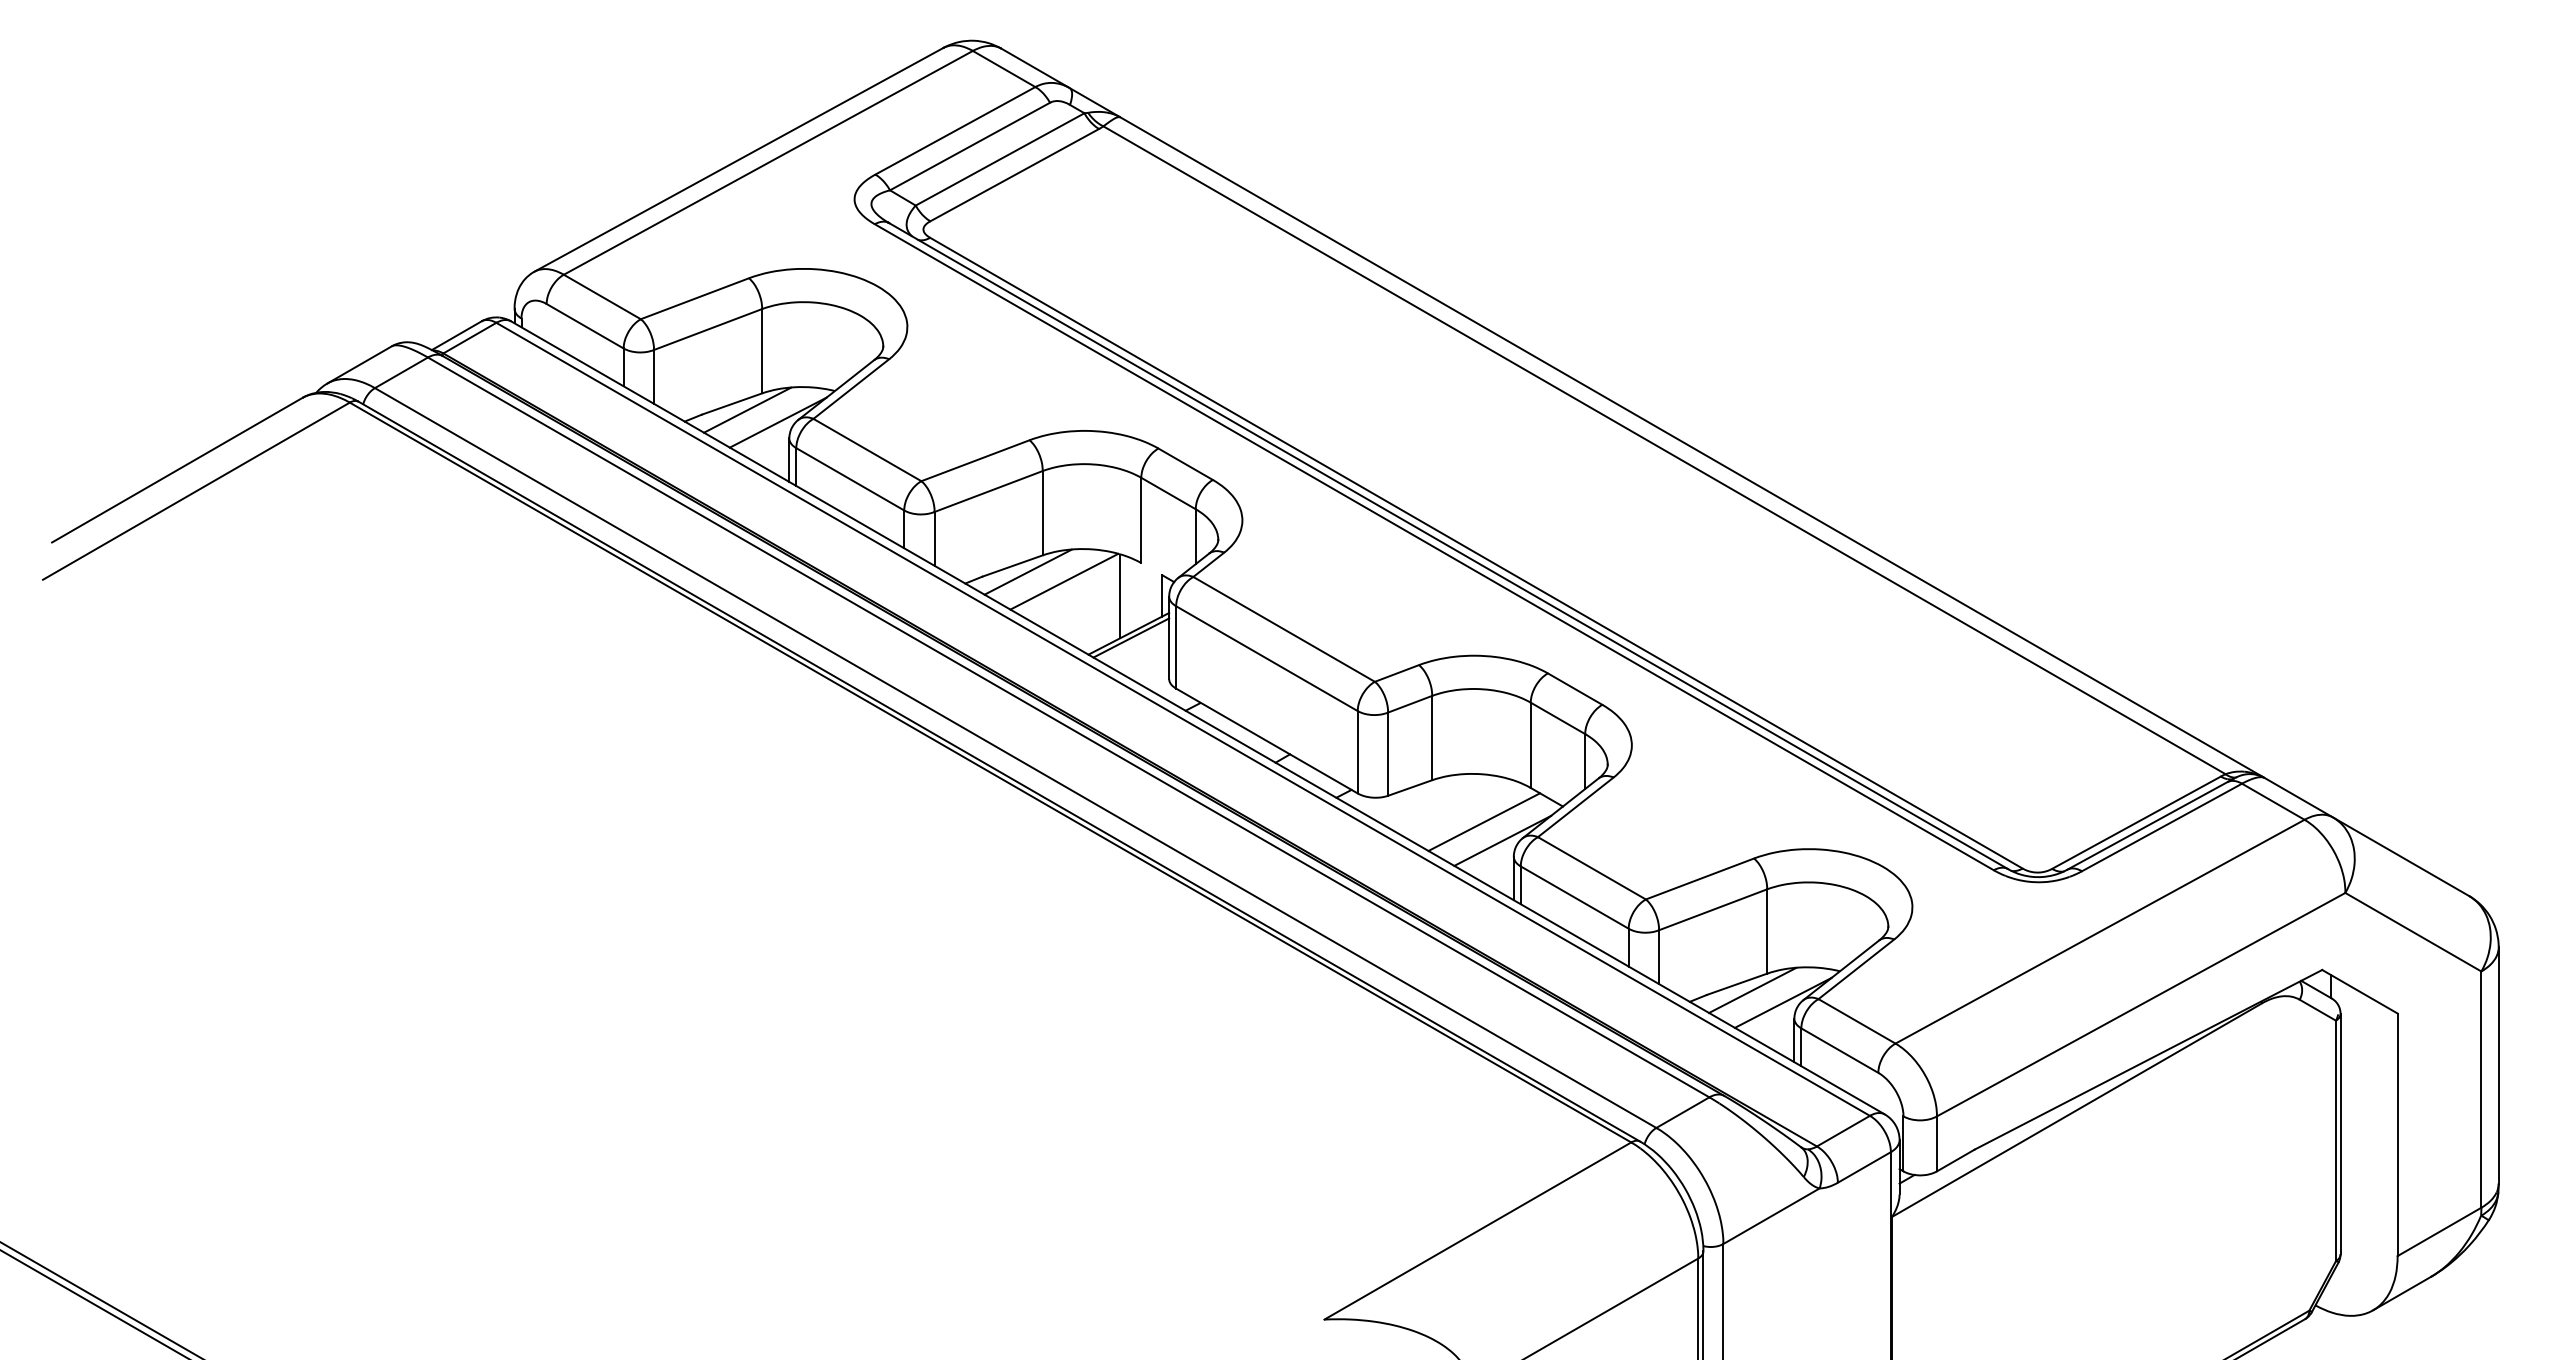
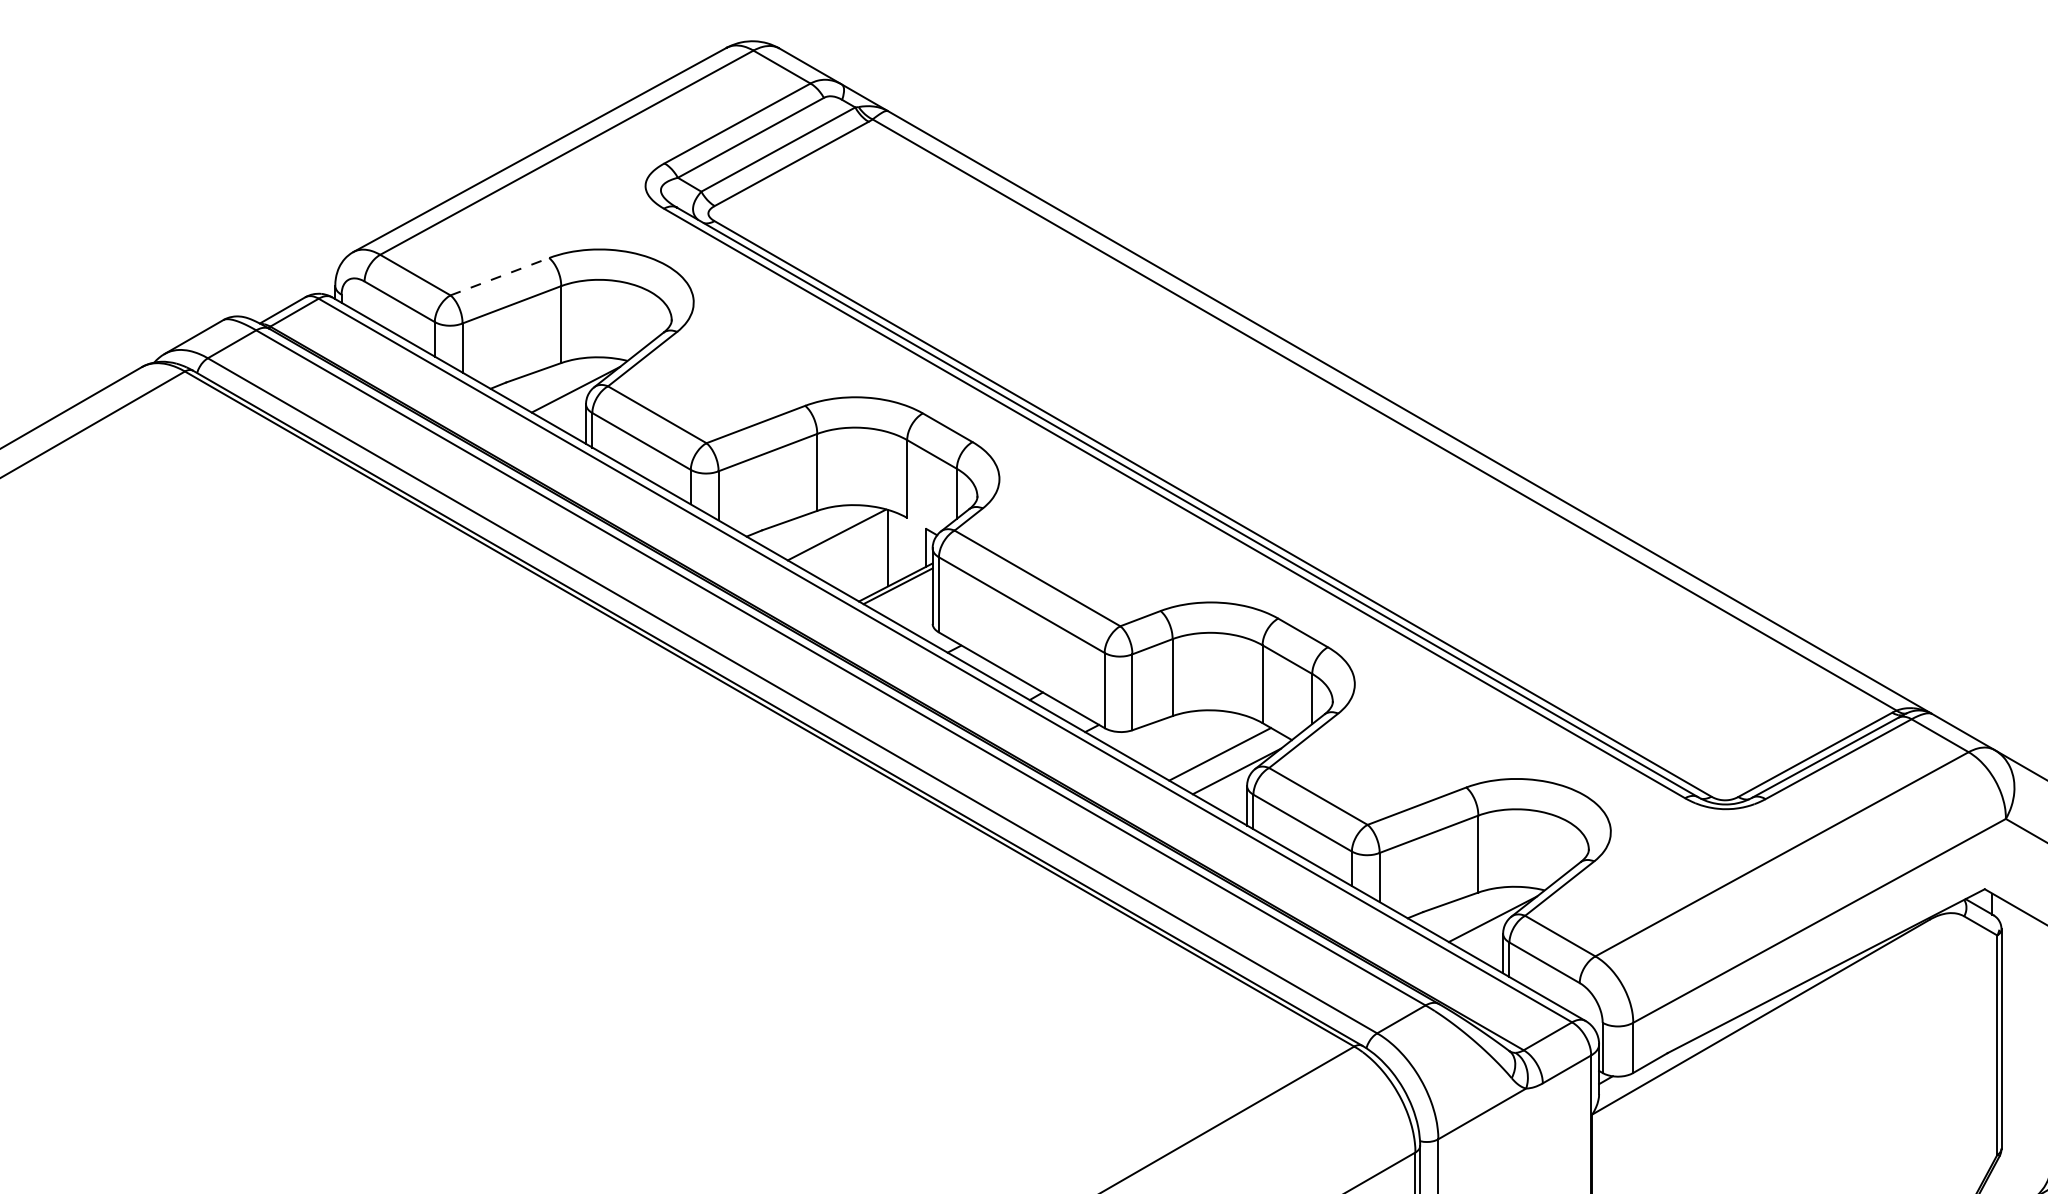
line: (694, 298) -> (499, 276), solid -> dashed
line: (747, 409) -> (547, 377), removed
line: (1027, 571) -> (803, 525), removed
line: (1752, 989) -> (1464, 907), removed

